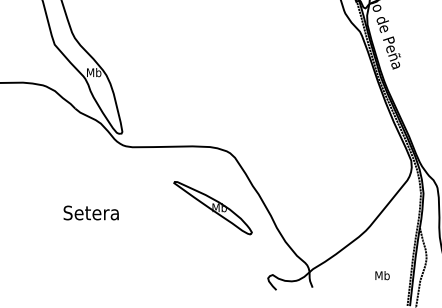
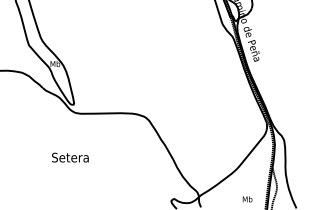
part: (212, 208) -> (134, 154), removed
text: (91, 212) -> (70, 157), moved

